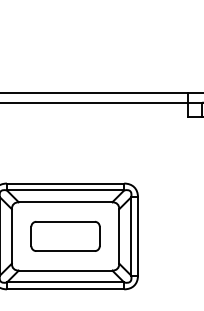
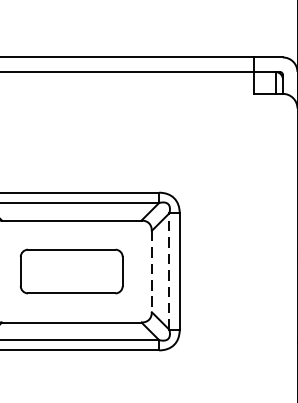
line: (131, 235) -> (170, 270), solid -> dashed
line: (119, 236) -> (152, 271), solid -> dashed

